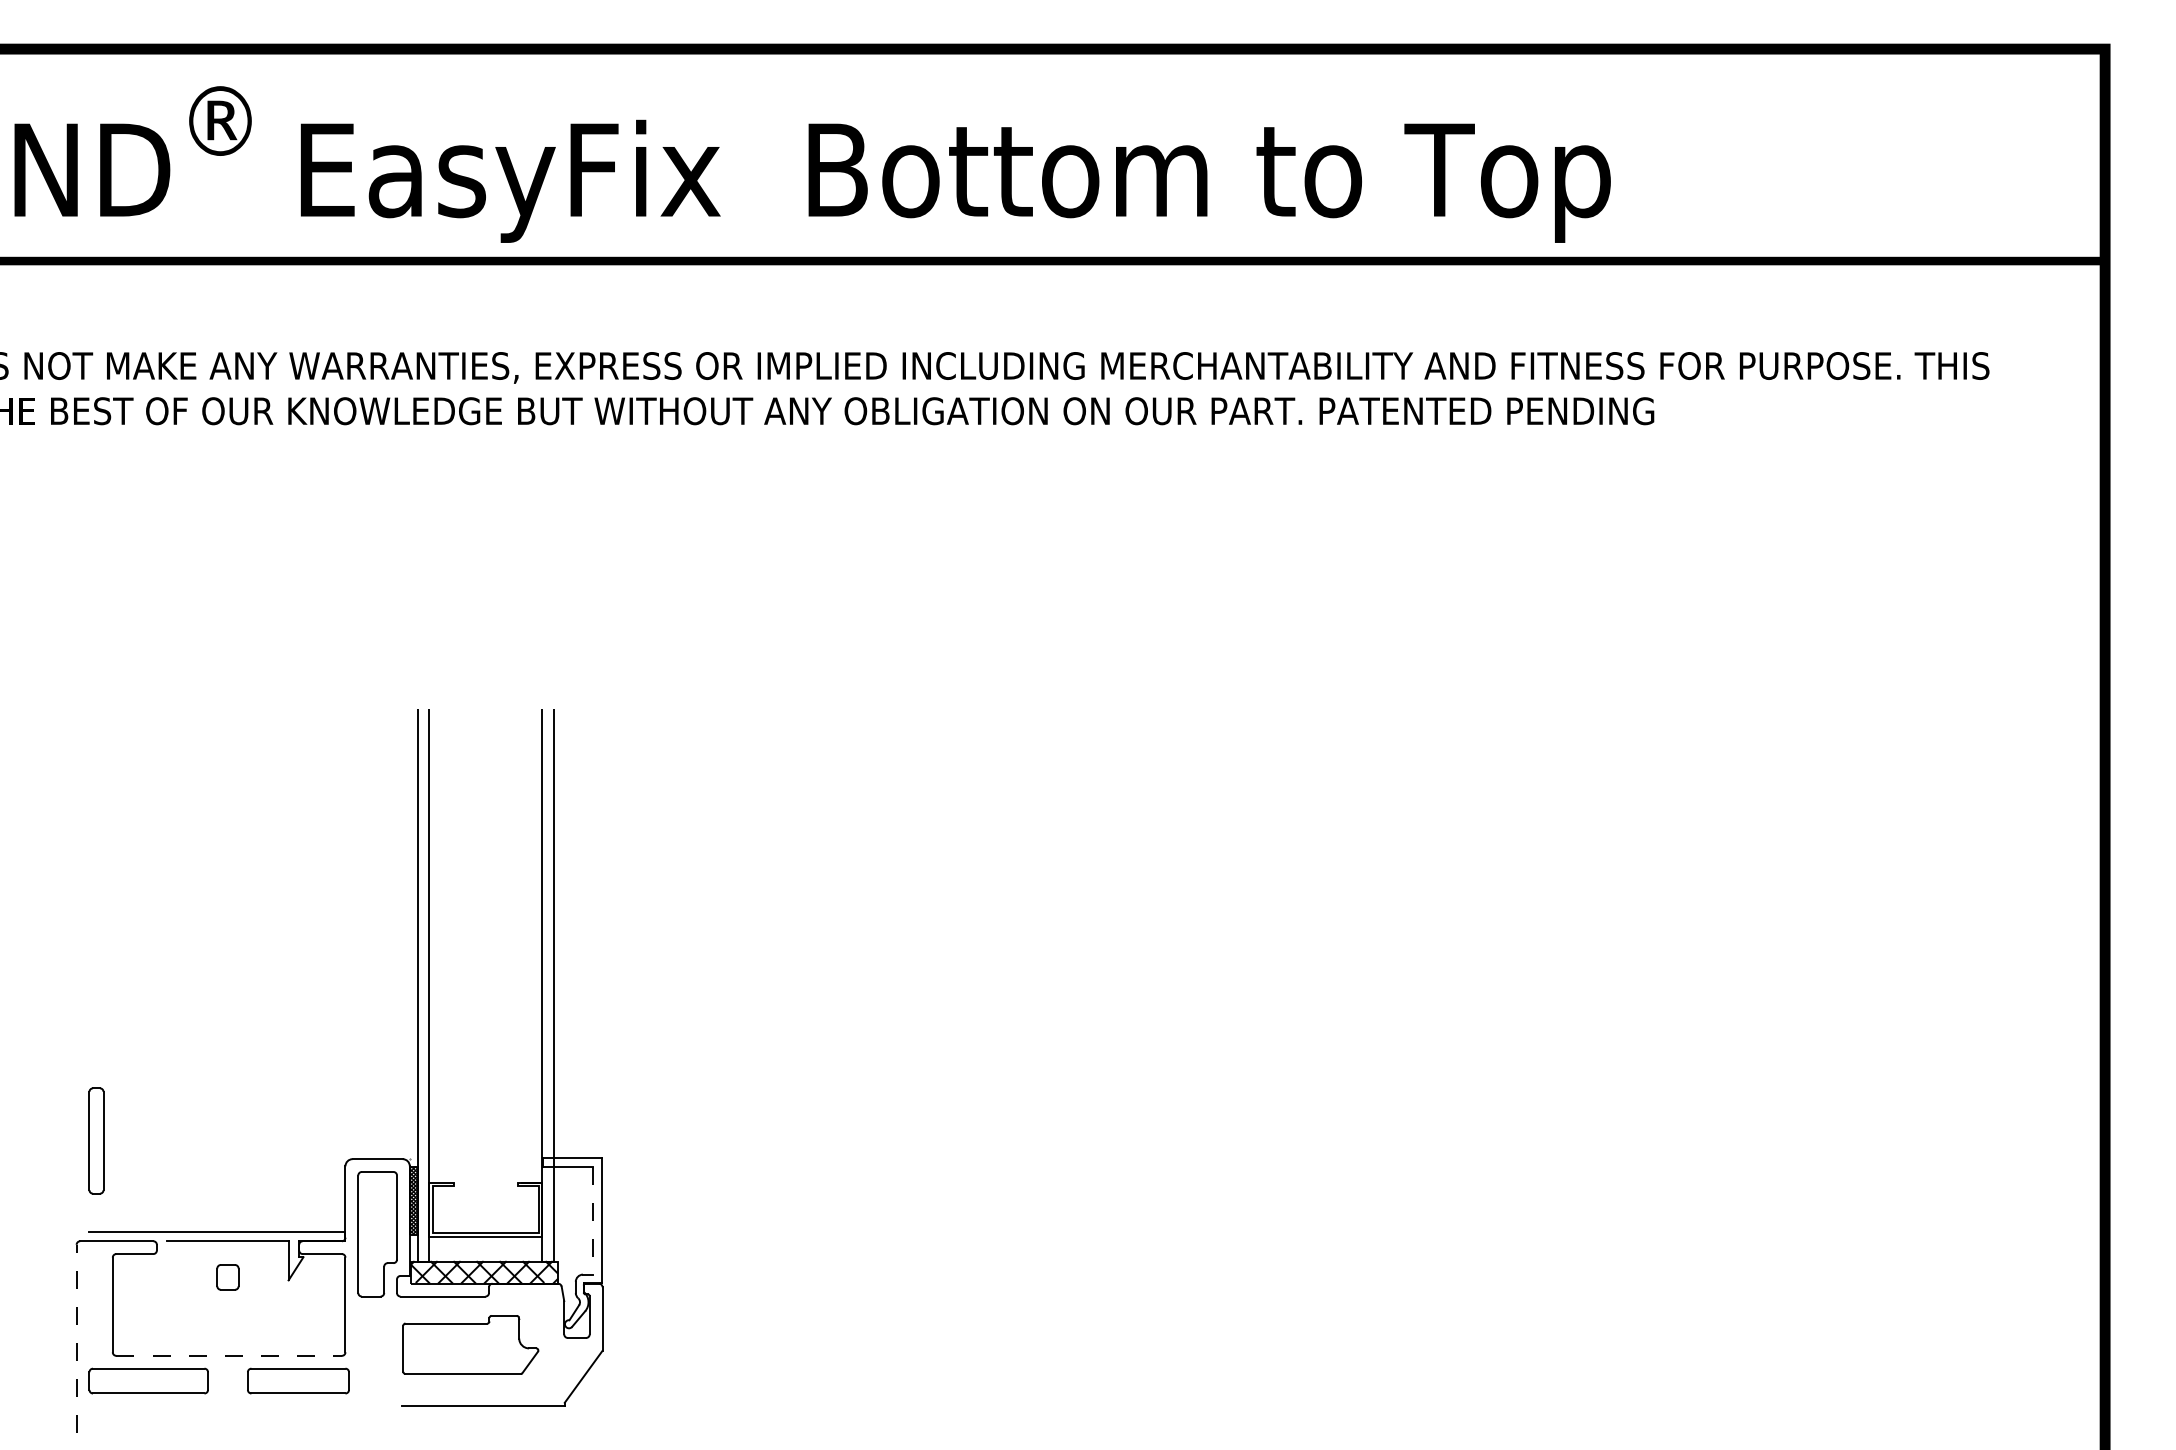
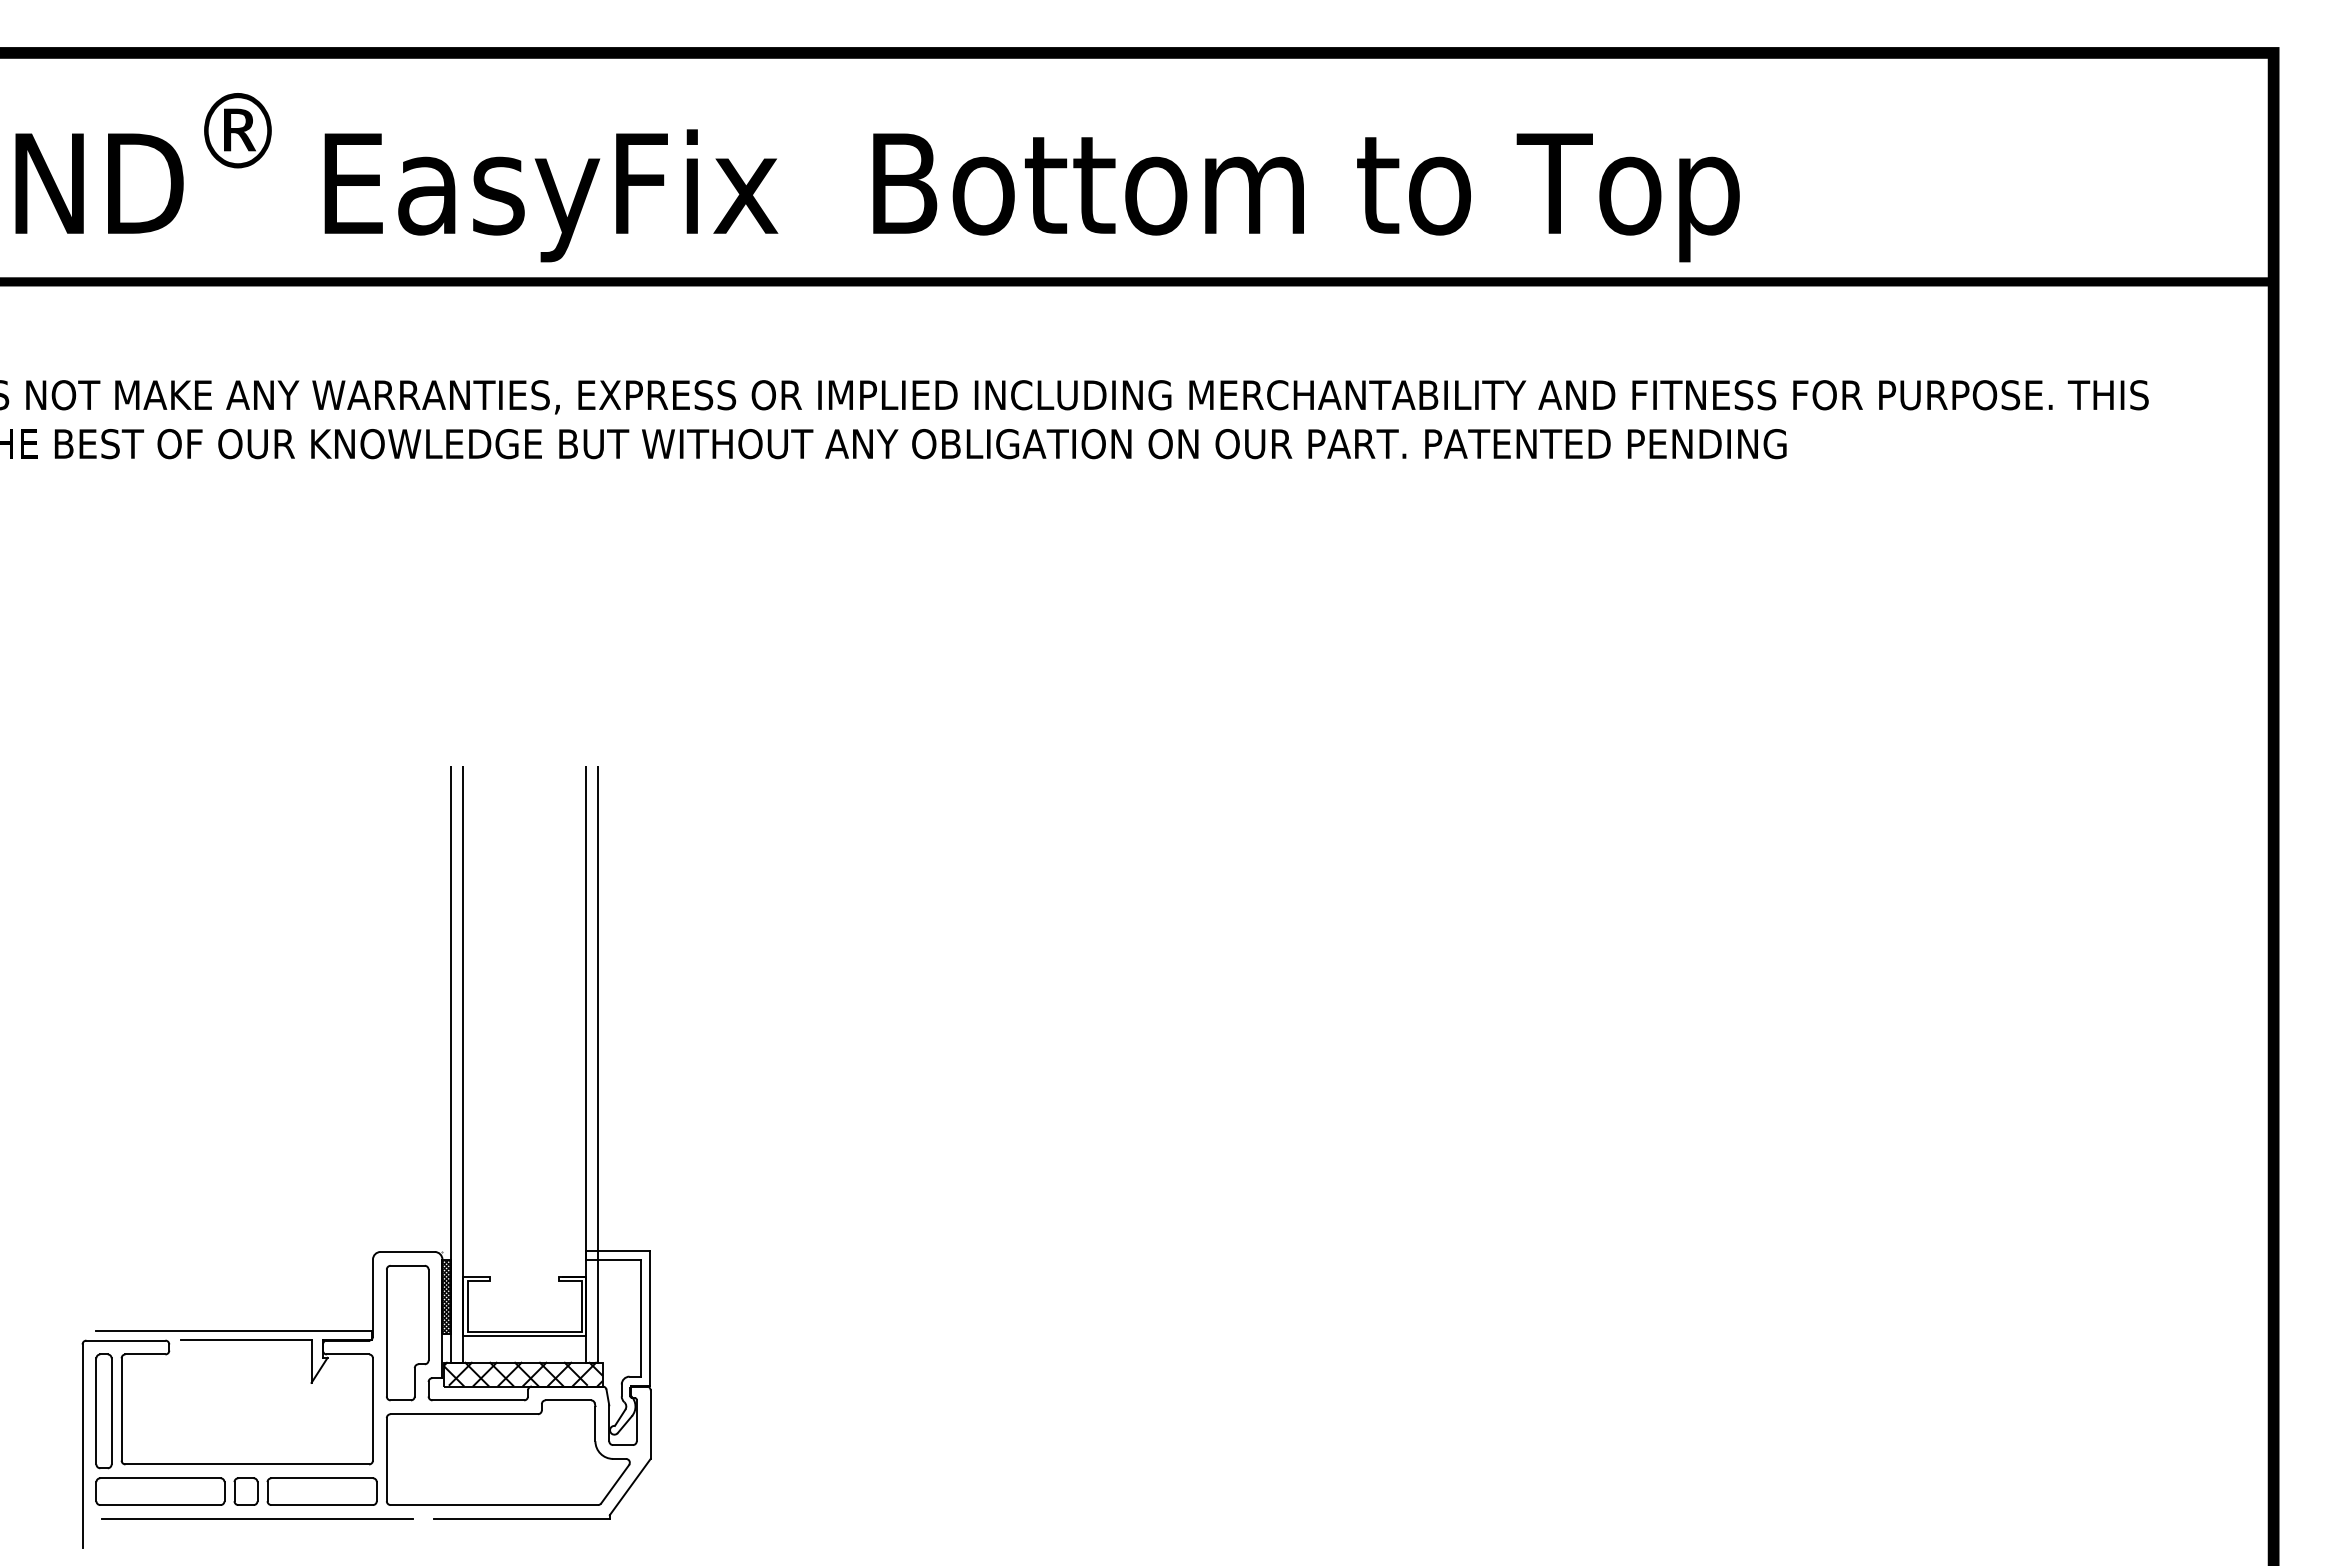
part: (96, 1141) -> (103, 1411), moved
line: (593, 1220) -> (640, 1318), dashed -> solid
part: (227, 1277) -> (245, 1491), moved
line: (76, 1339) -> (82, 1446), dashed -> solid
part: (470, 1344) -> (508, 1452), size x1.67
line: (229, 1355) -> (247, 1464), dashed -> solid
line: (238, 1405) -> (257, 1518), added

